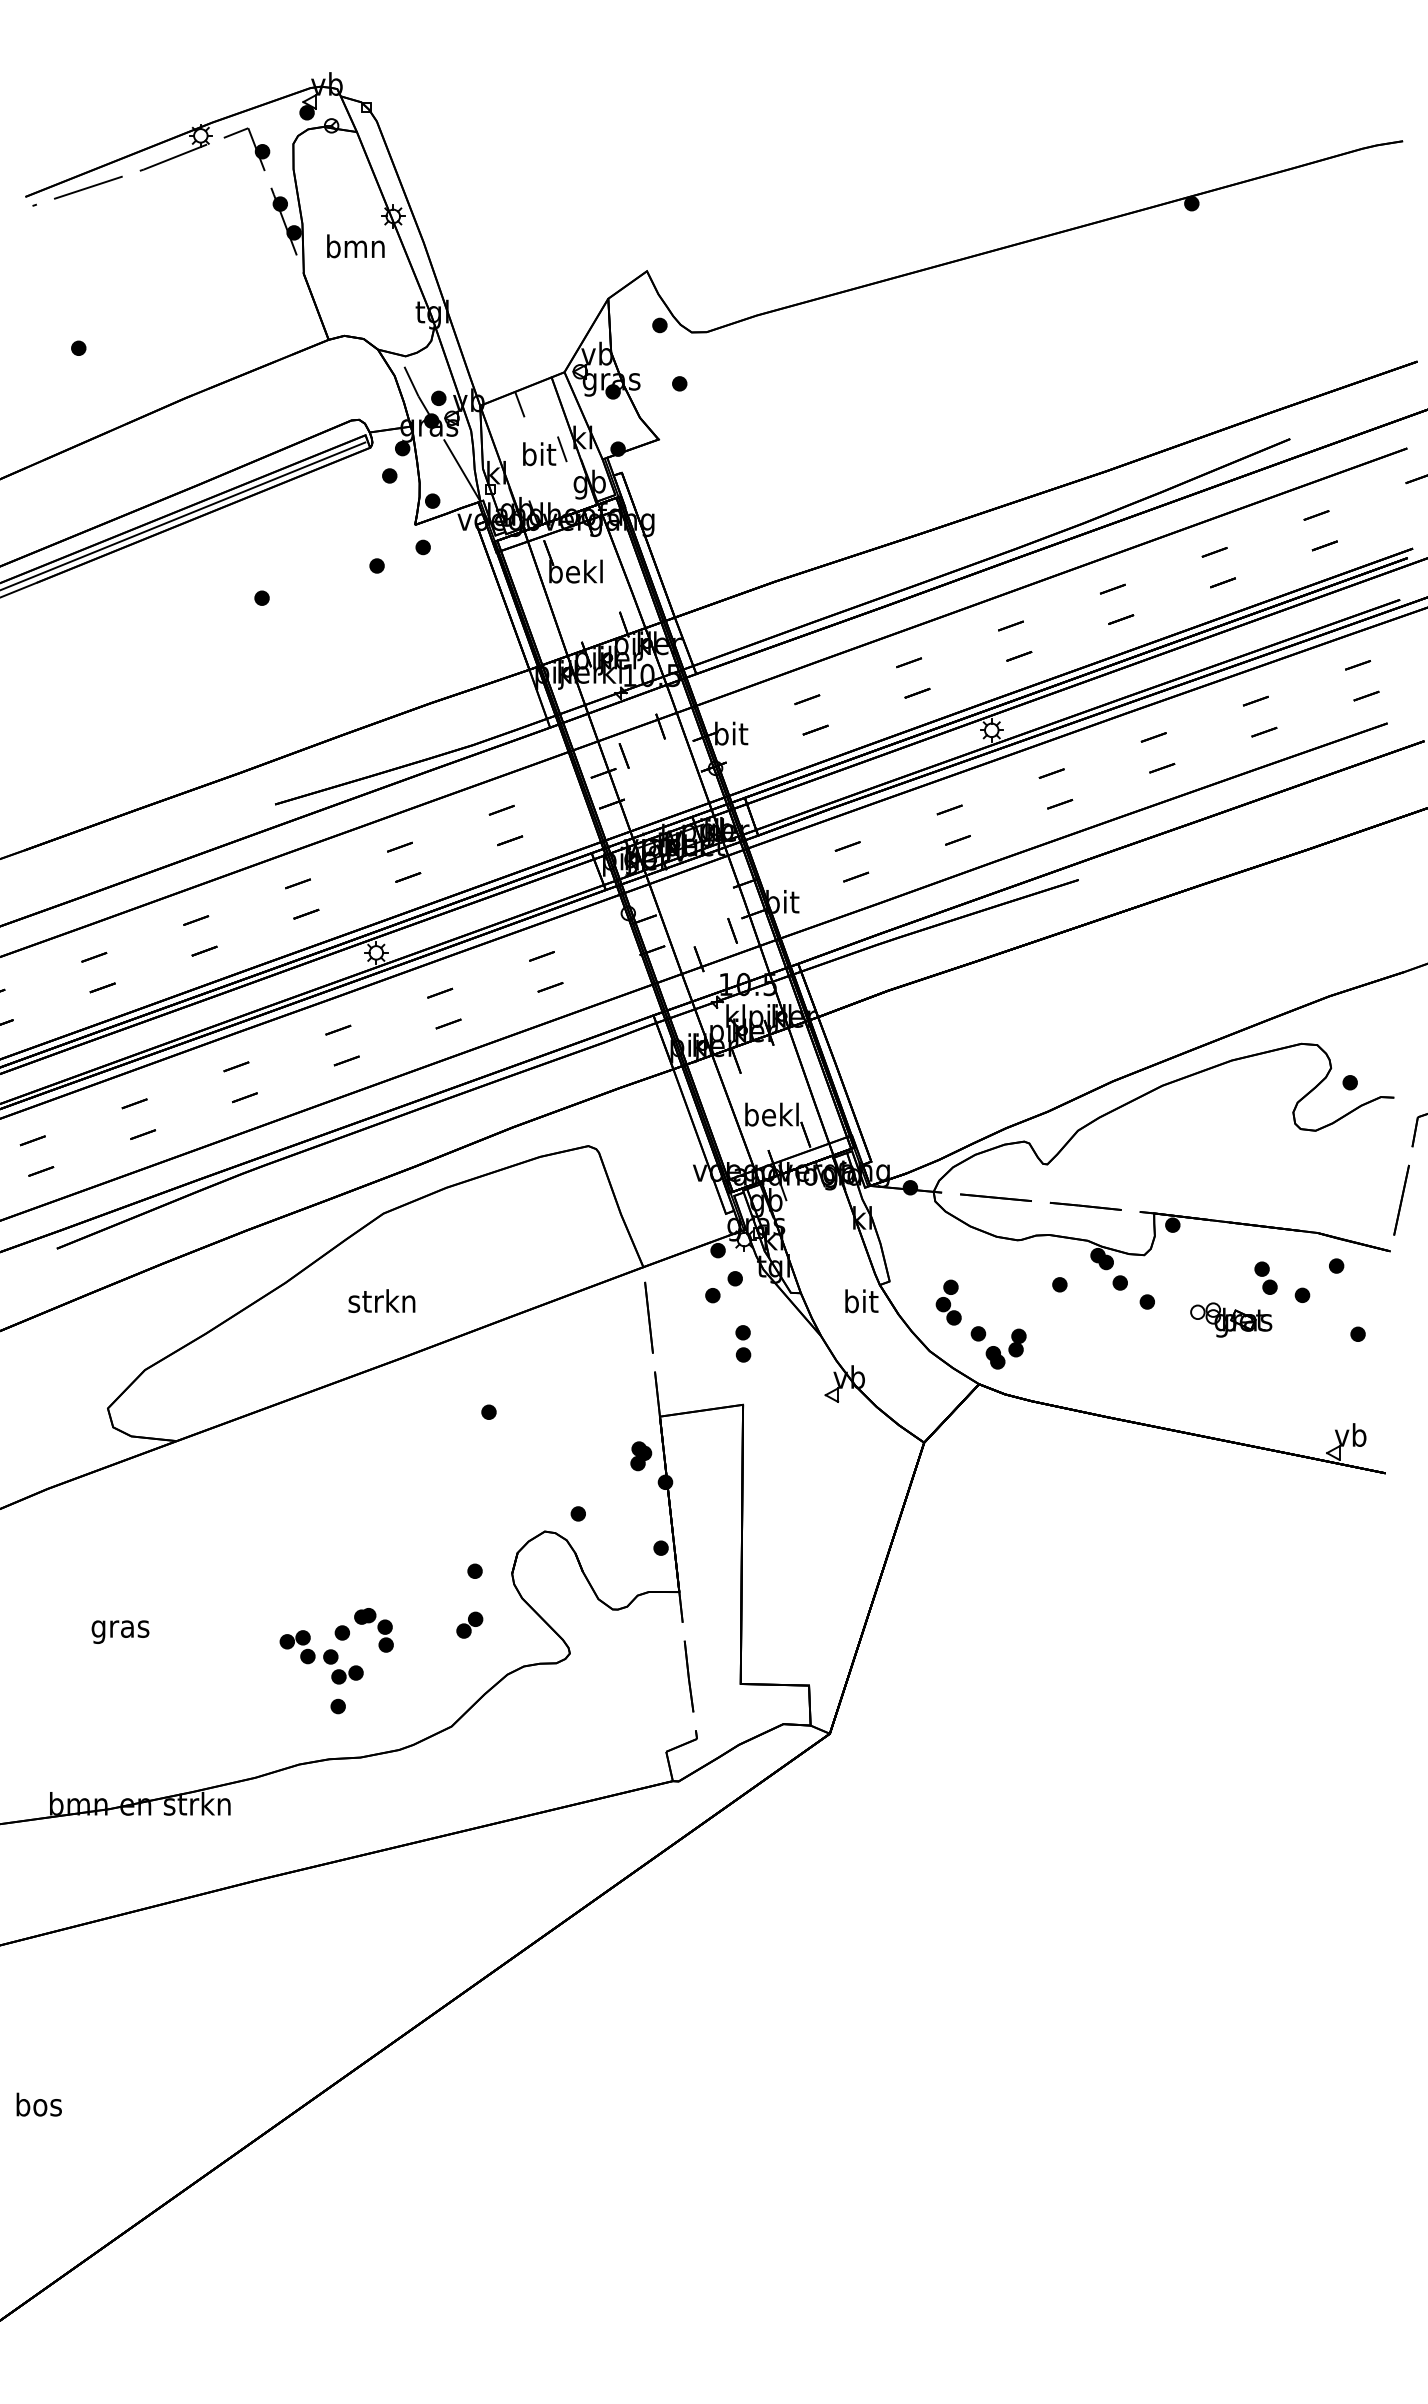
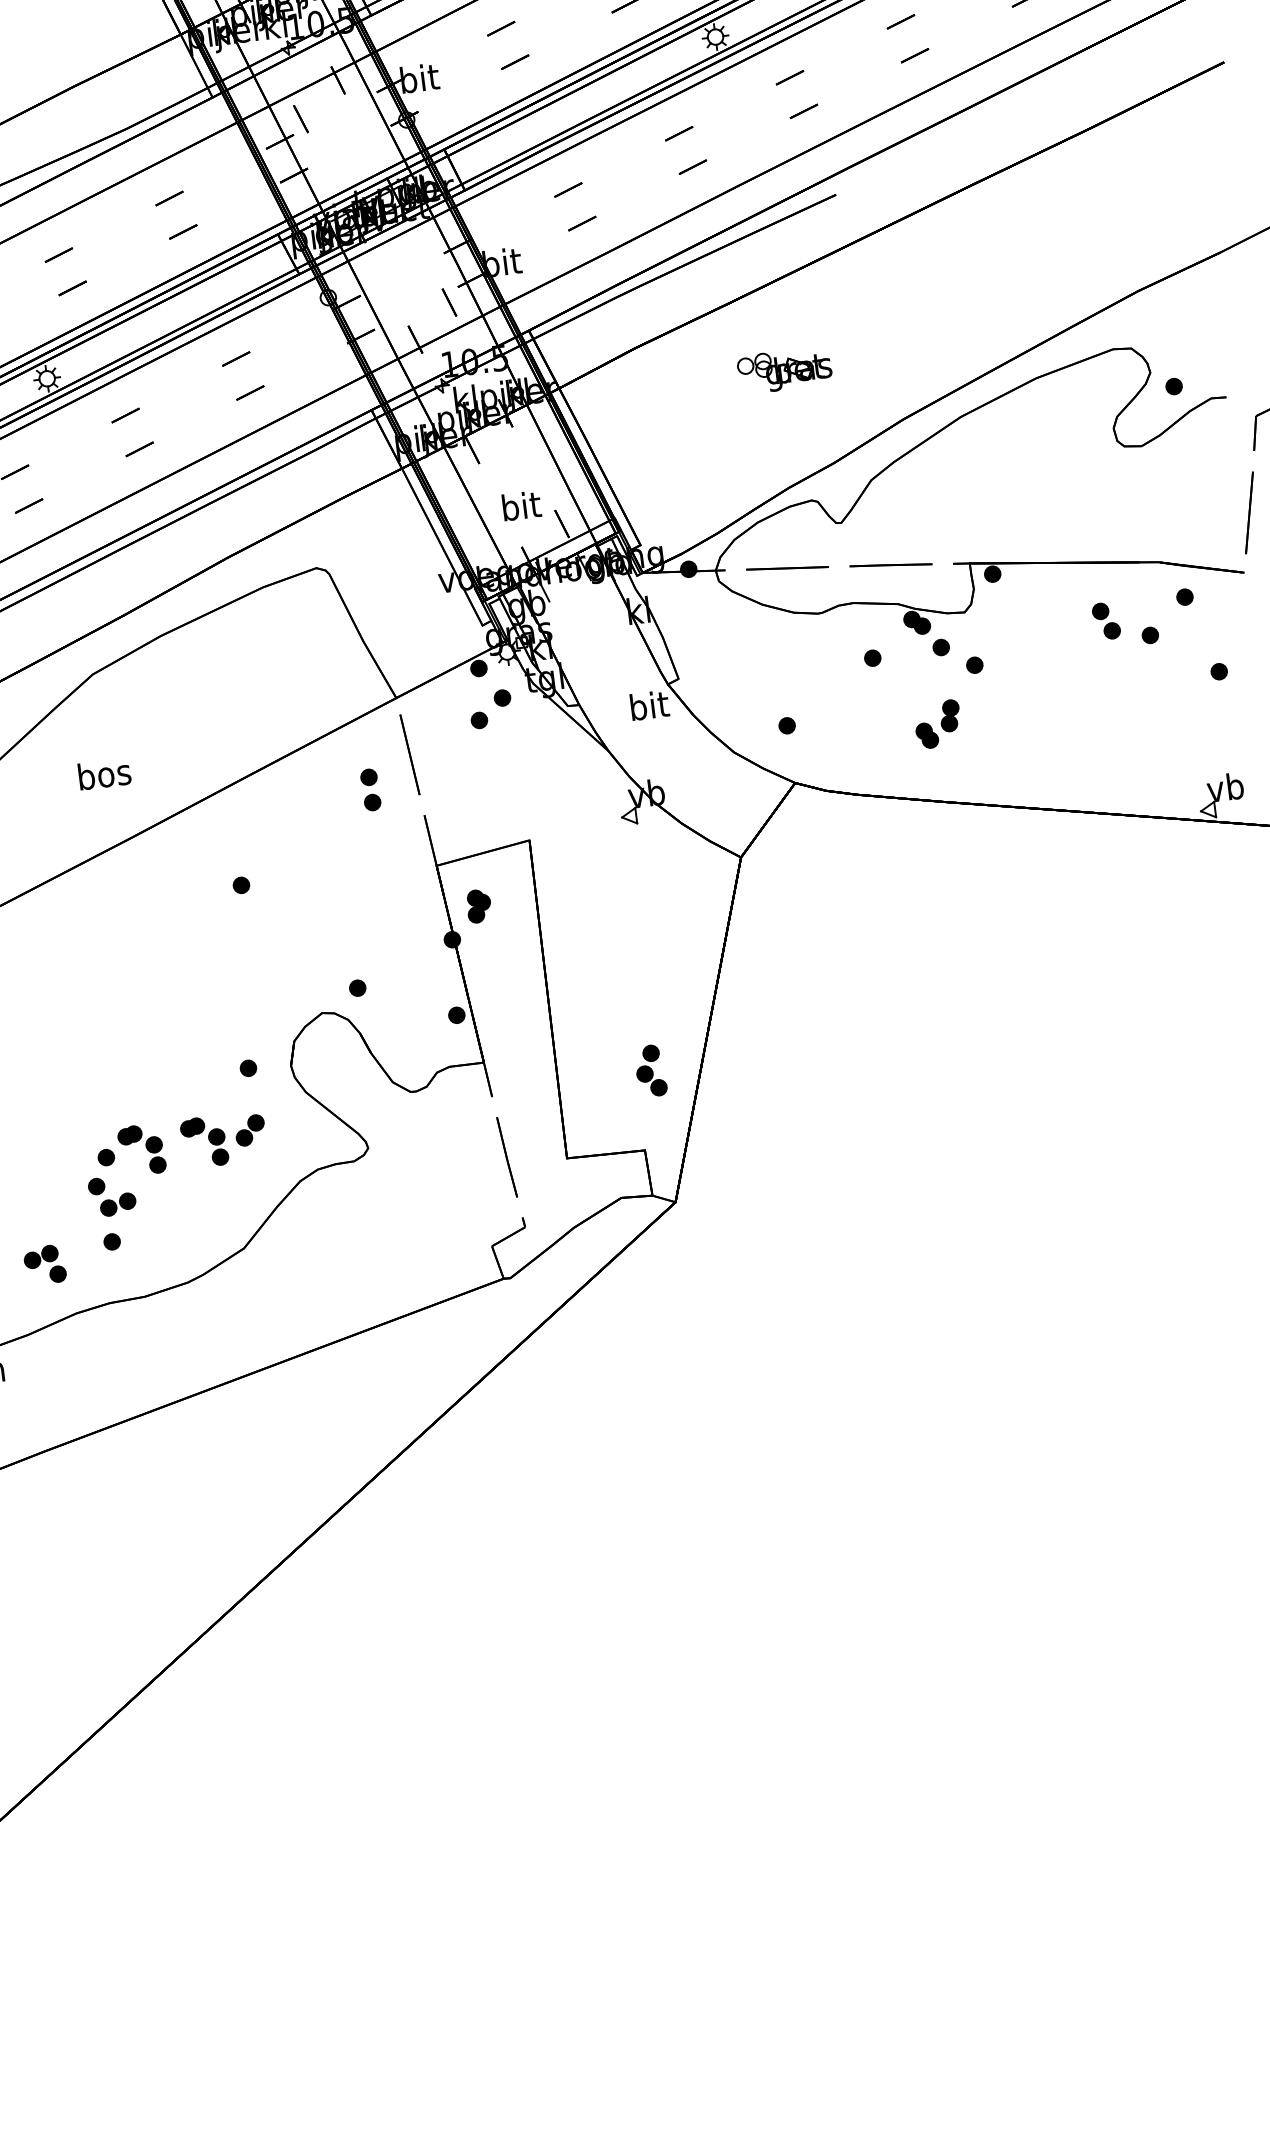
text: (771, 1114) -> (520, 505), bekl -> bit
text: (381, 1301) -> (103, 774), strkn -> bos
part: (948, 1302) -> (650, 1070), moved
part: (1231, 1319) -> (785, 369), moved
part: (743, 1343) -> (370, 789), moved
part: (1005, 1348) -> (937, 723), moved
part: (641, 1456) -> (479, 906), moved
part: (428, 1630) -> (203, 1142), added
part: (297, 1647) -> (44, 1265), moved

